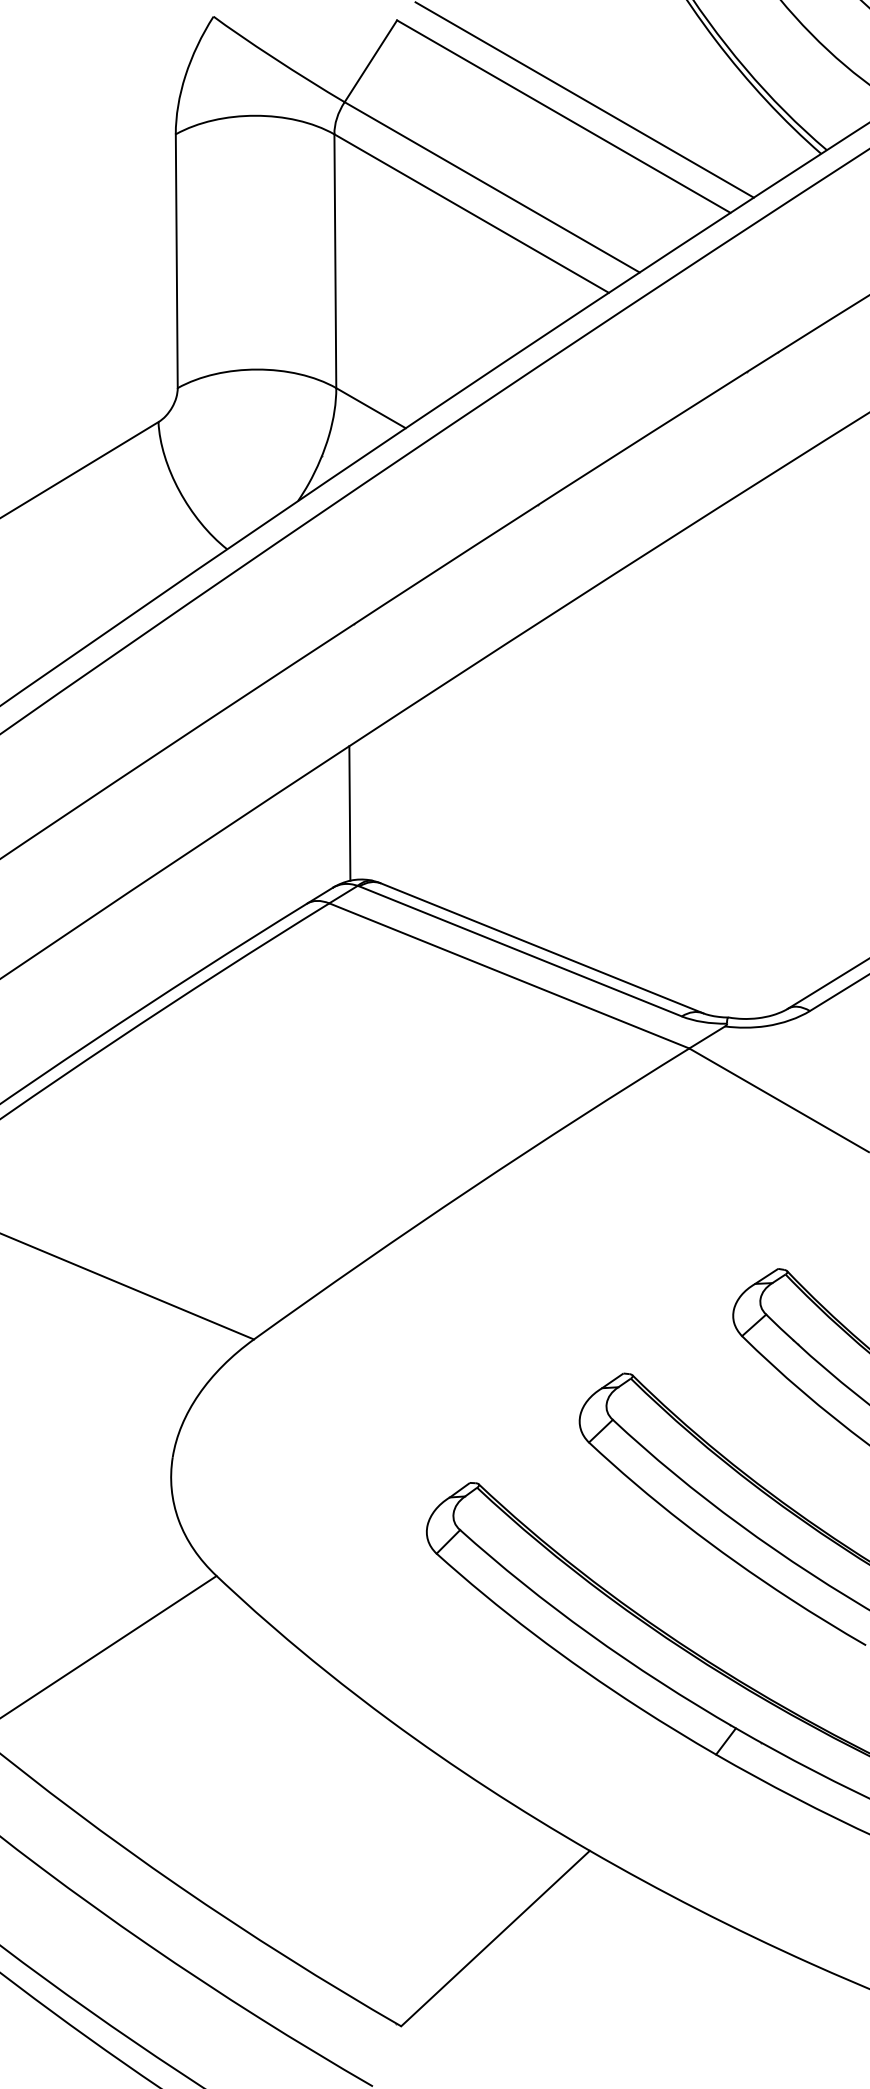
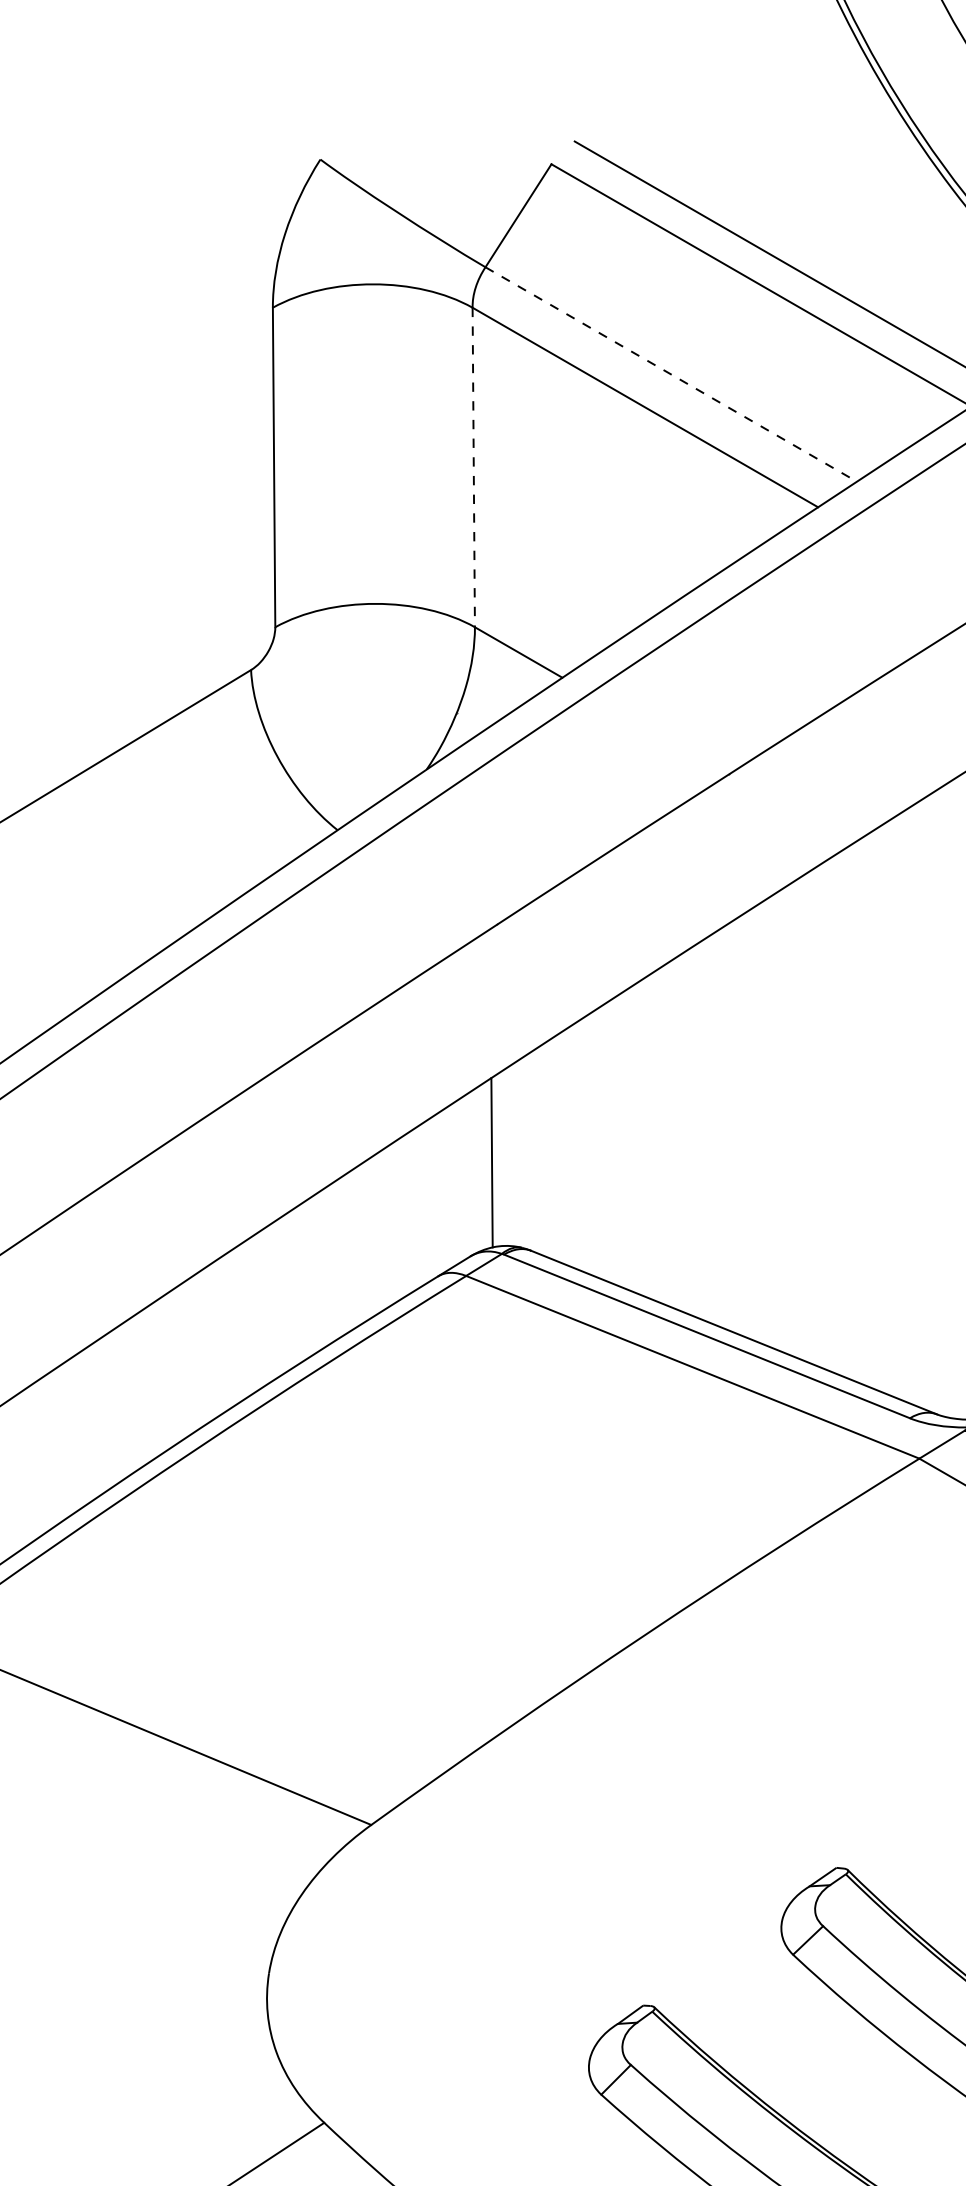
line: (492, 187) -> (671, 374), solid -> dashed
line: (335, 261) -> (473, 467), solid -> dashed

